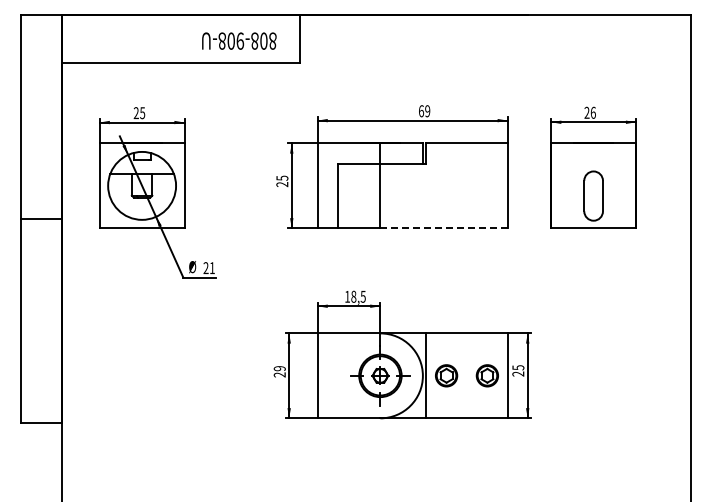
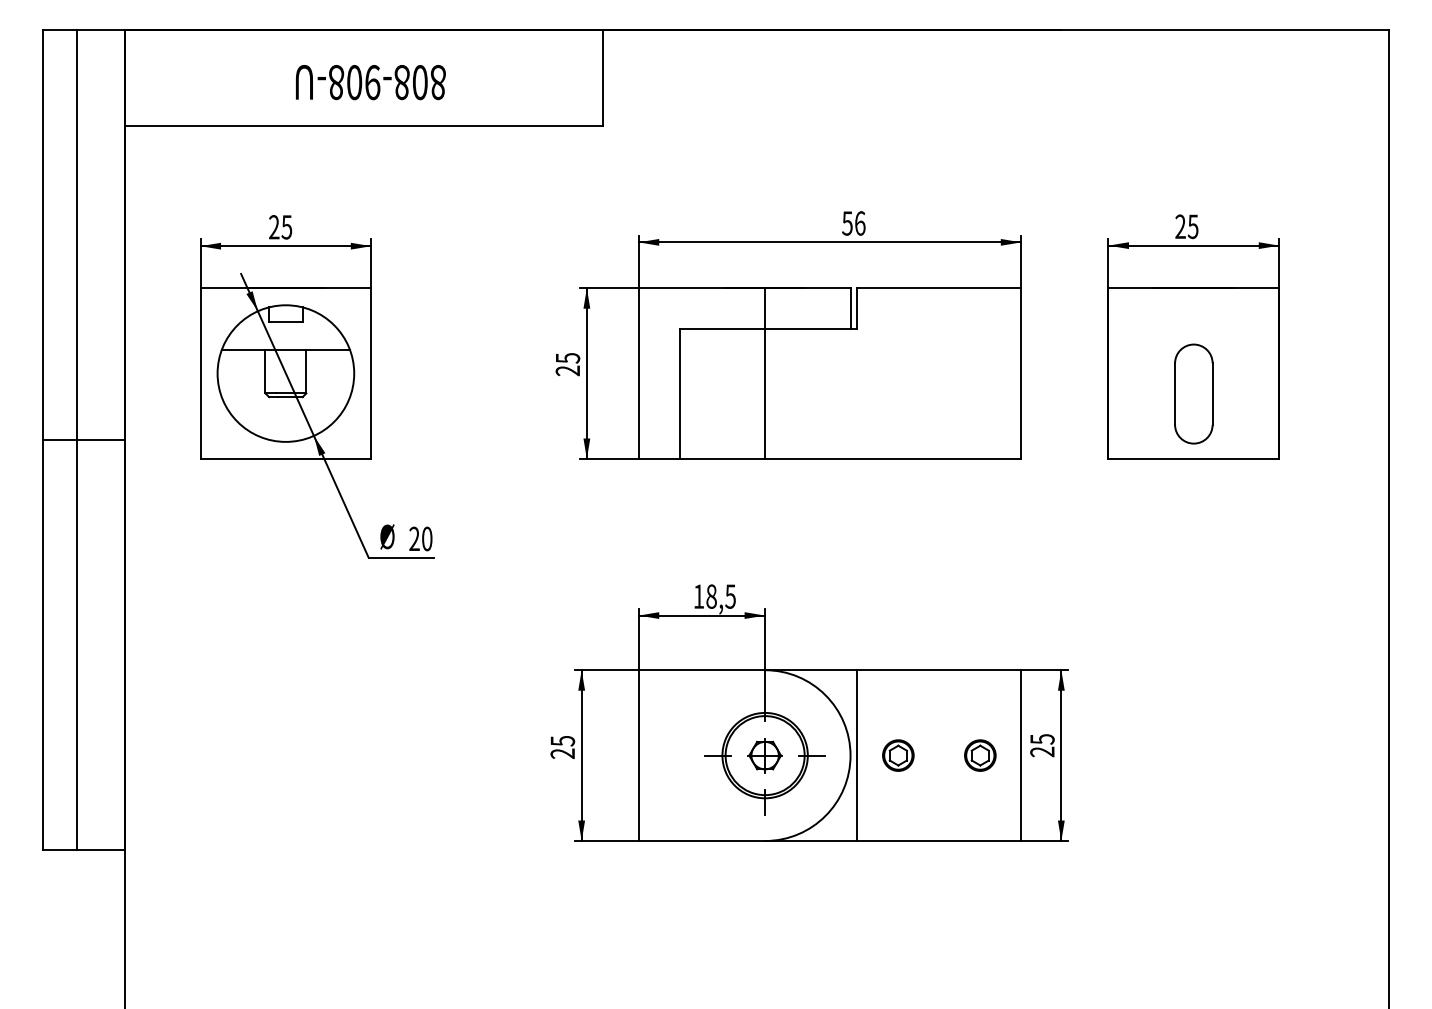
text: (239, 40) -> (371, 81), moved
text: (424, 111) -> (853, 223), 69 -> 56
text: (592, 112) -> (1191, 225), 26 -> 25
line: (38, 218) -> (77, 439), added
line: (444, 228) -> (893, 459), dashed -> solid
text: (211, 268) -> (425, 539), 21 -> 20
text: (279, 368) -> (562, 740), 29 -> 25
part: (446, 375) -> (897, 754), size x0.71
part: (487, 375) -> (980, 754), size x0.71

